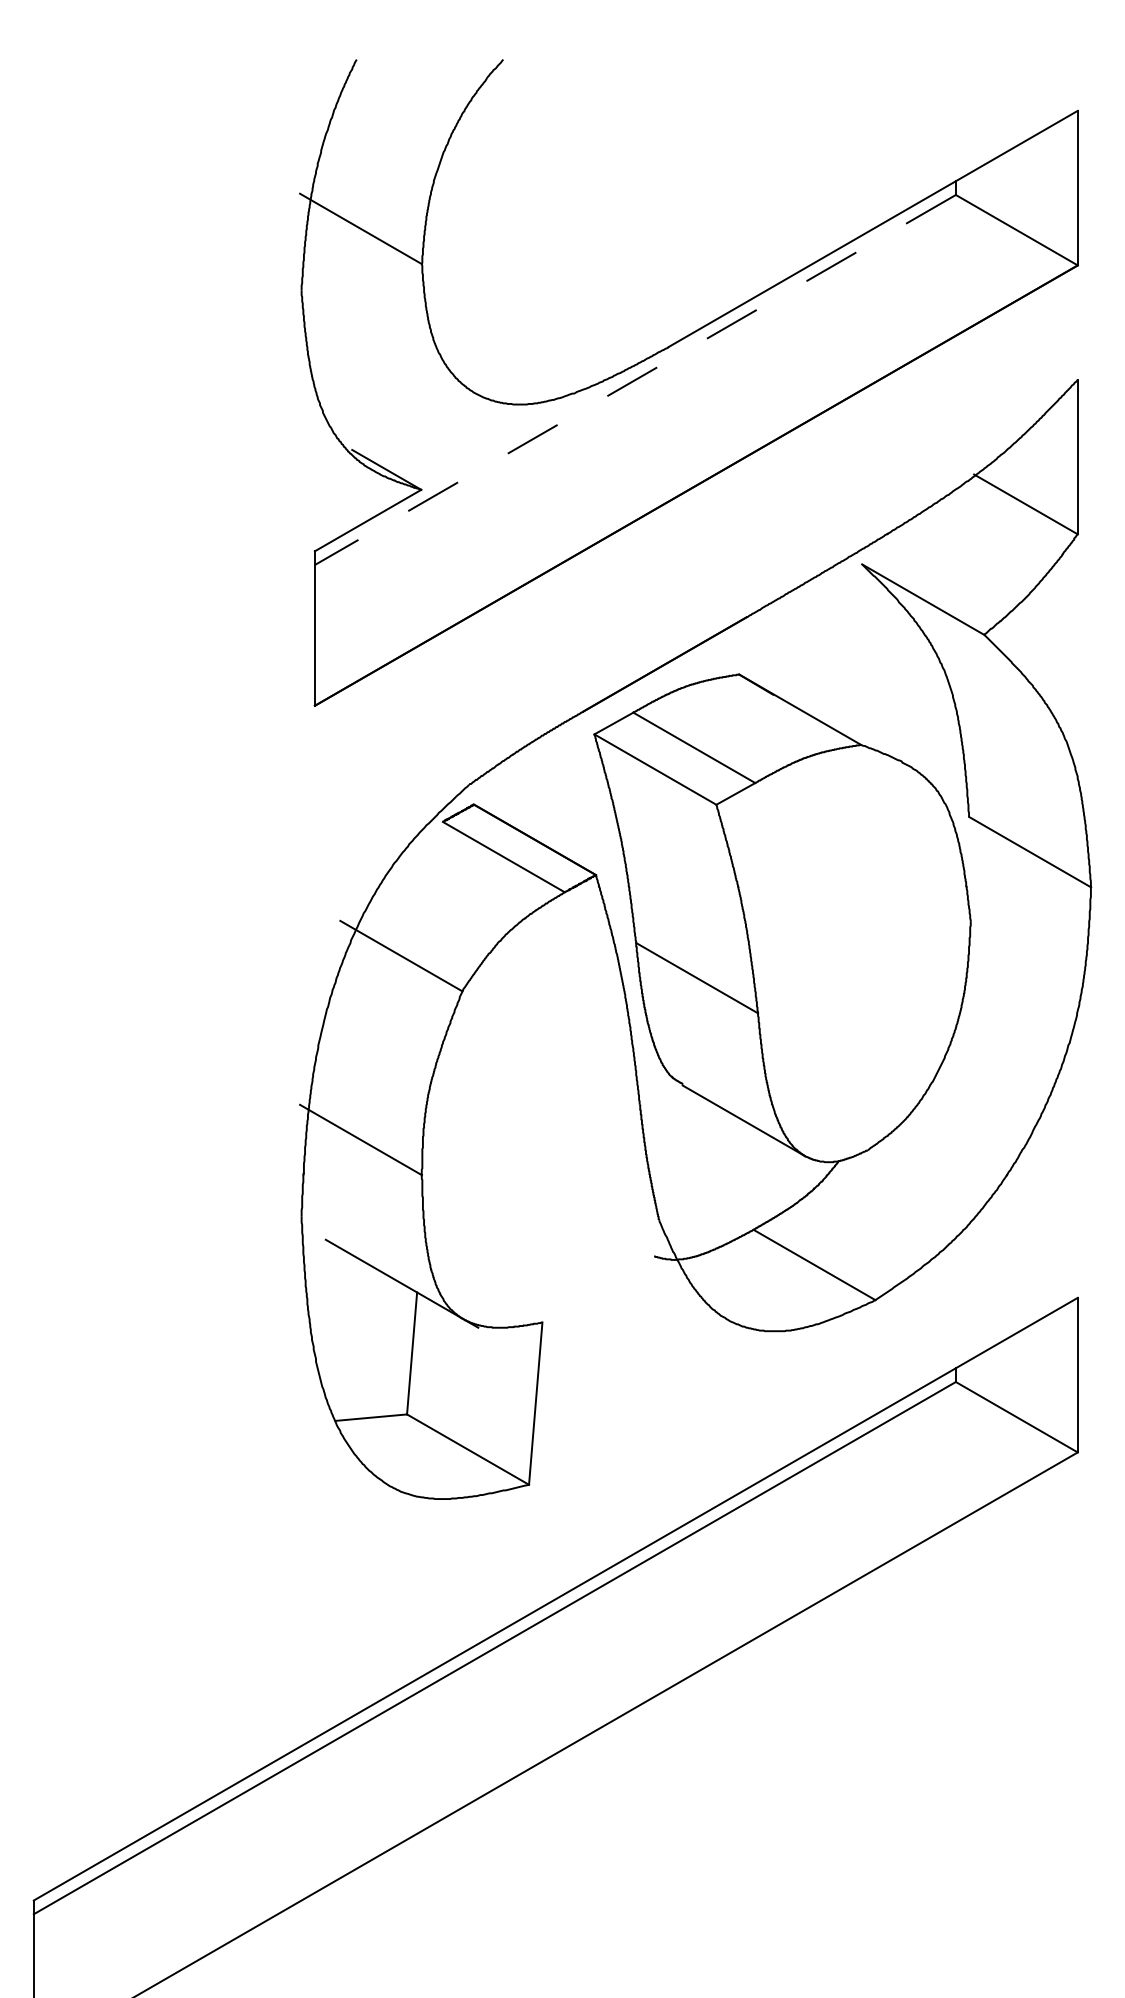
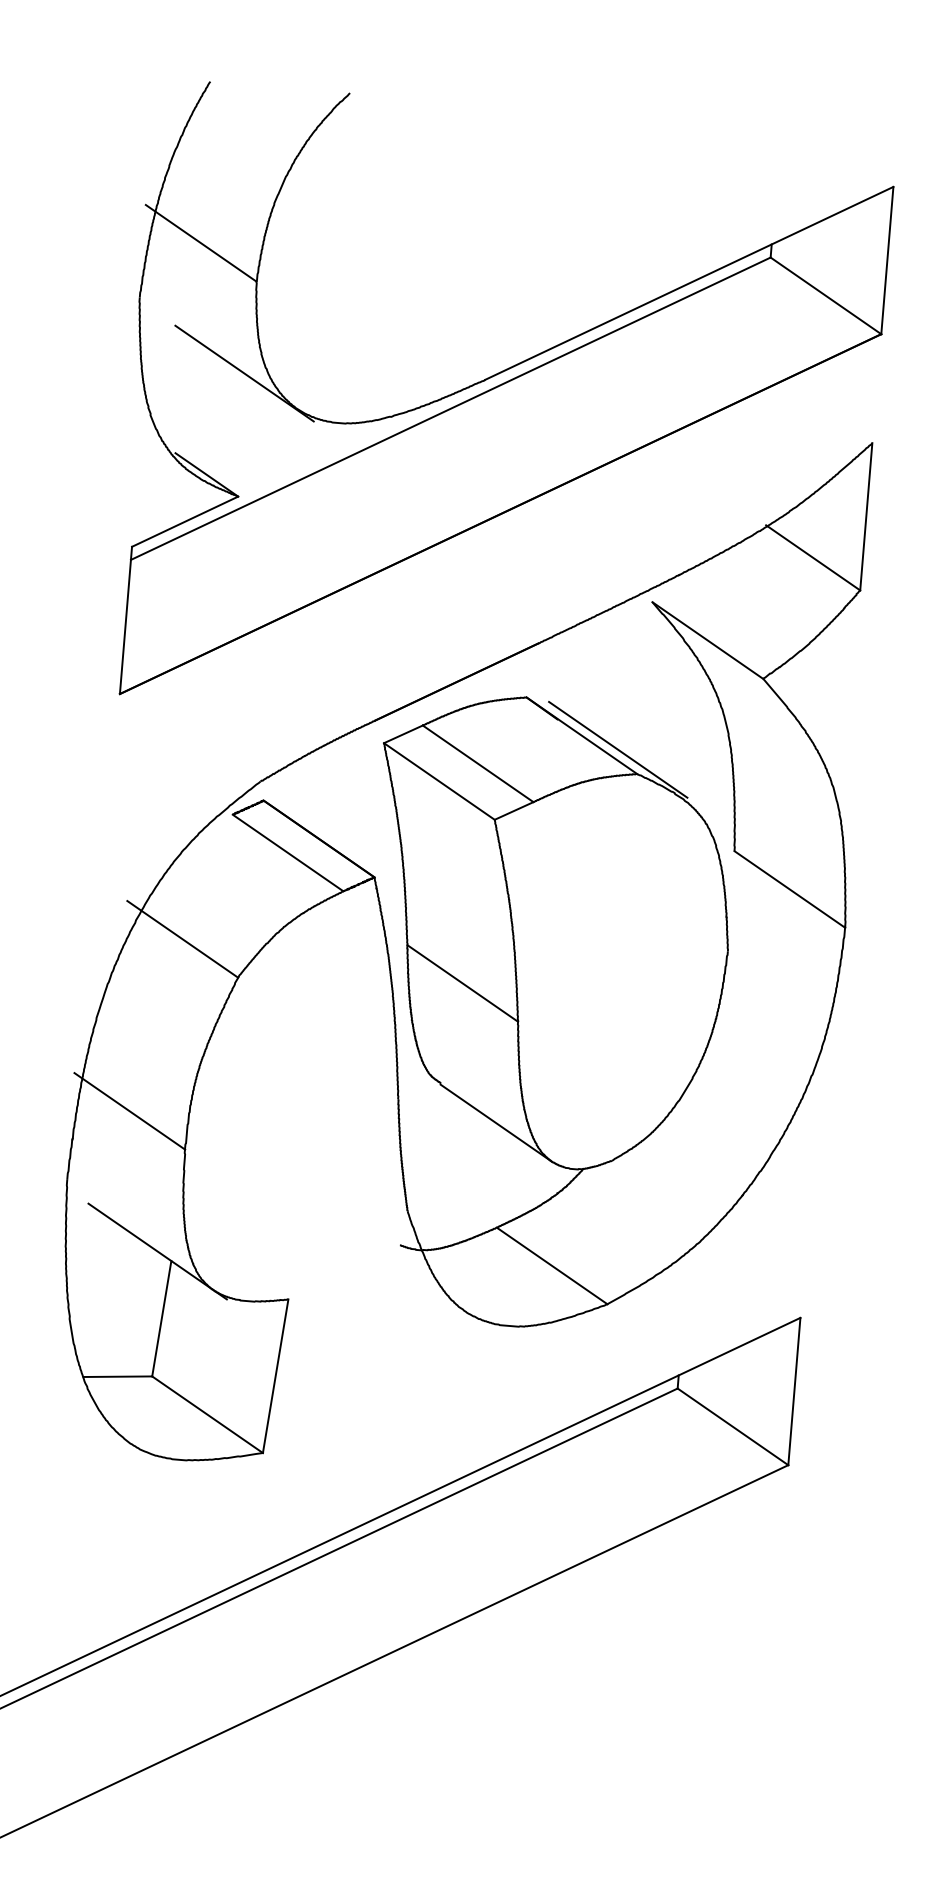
line: (417, 361) -> (244, 374), added
line: (634, 380) -> (449, 409), dashed -> solid
line: (838, 721) -> (617, 750), added

